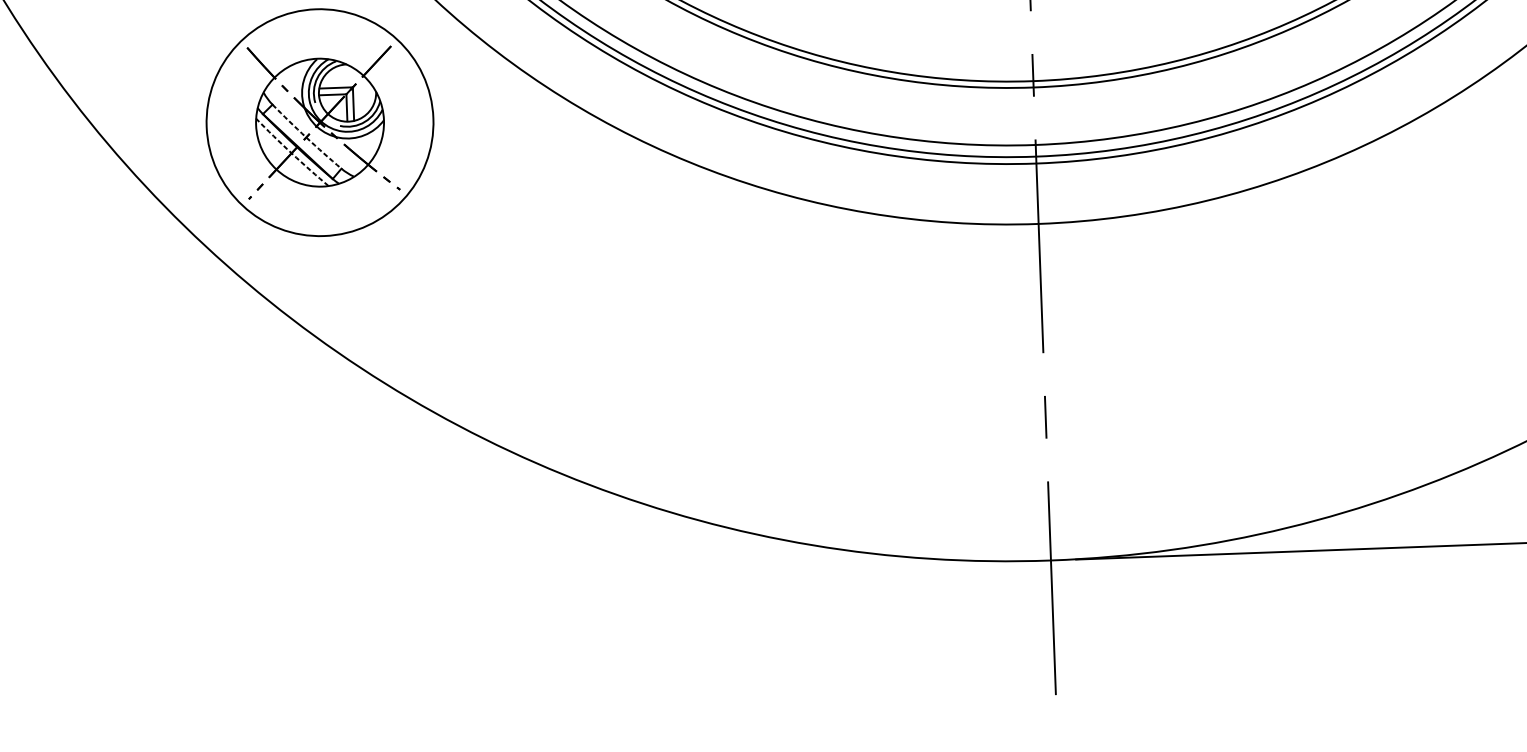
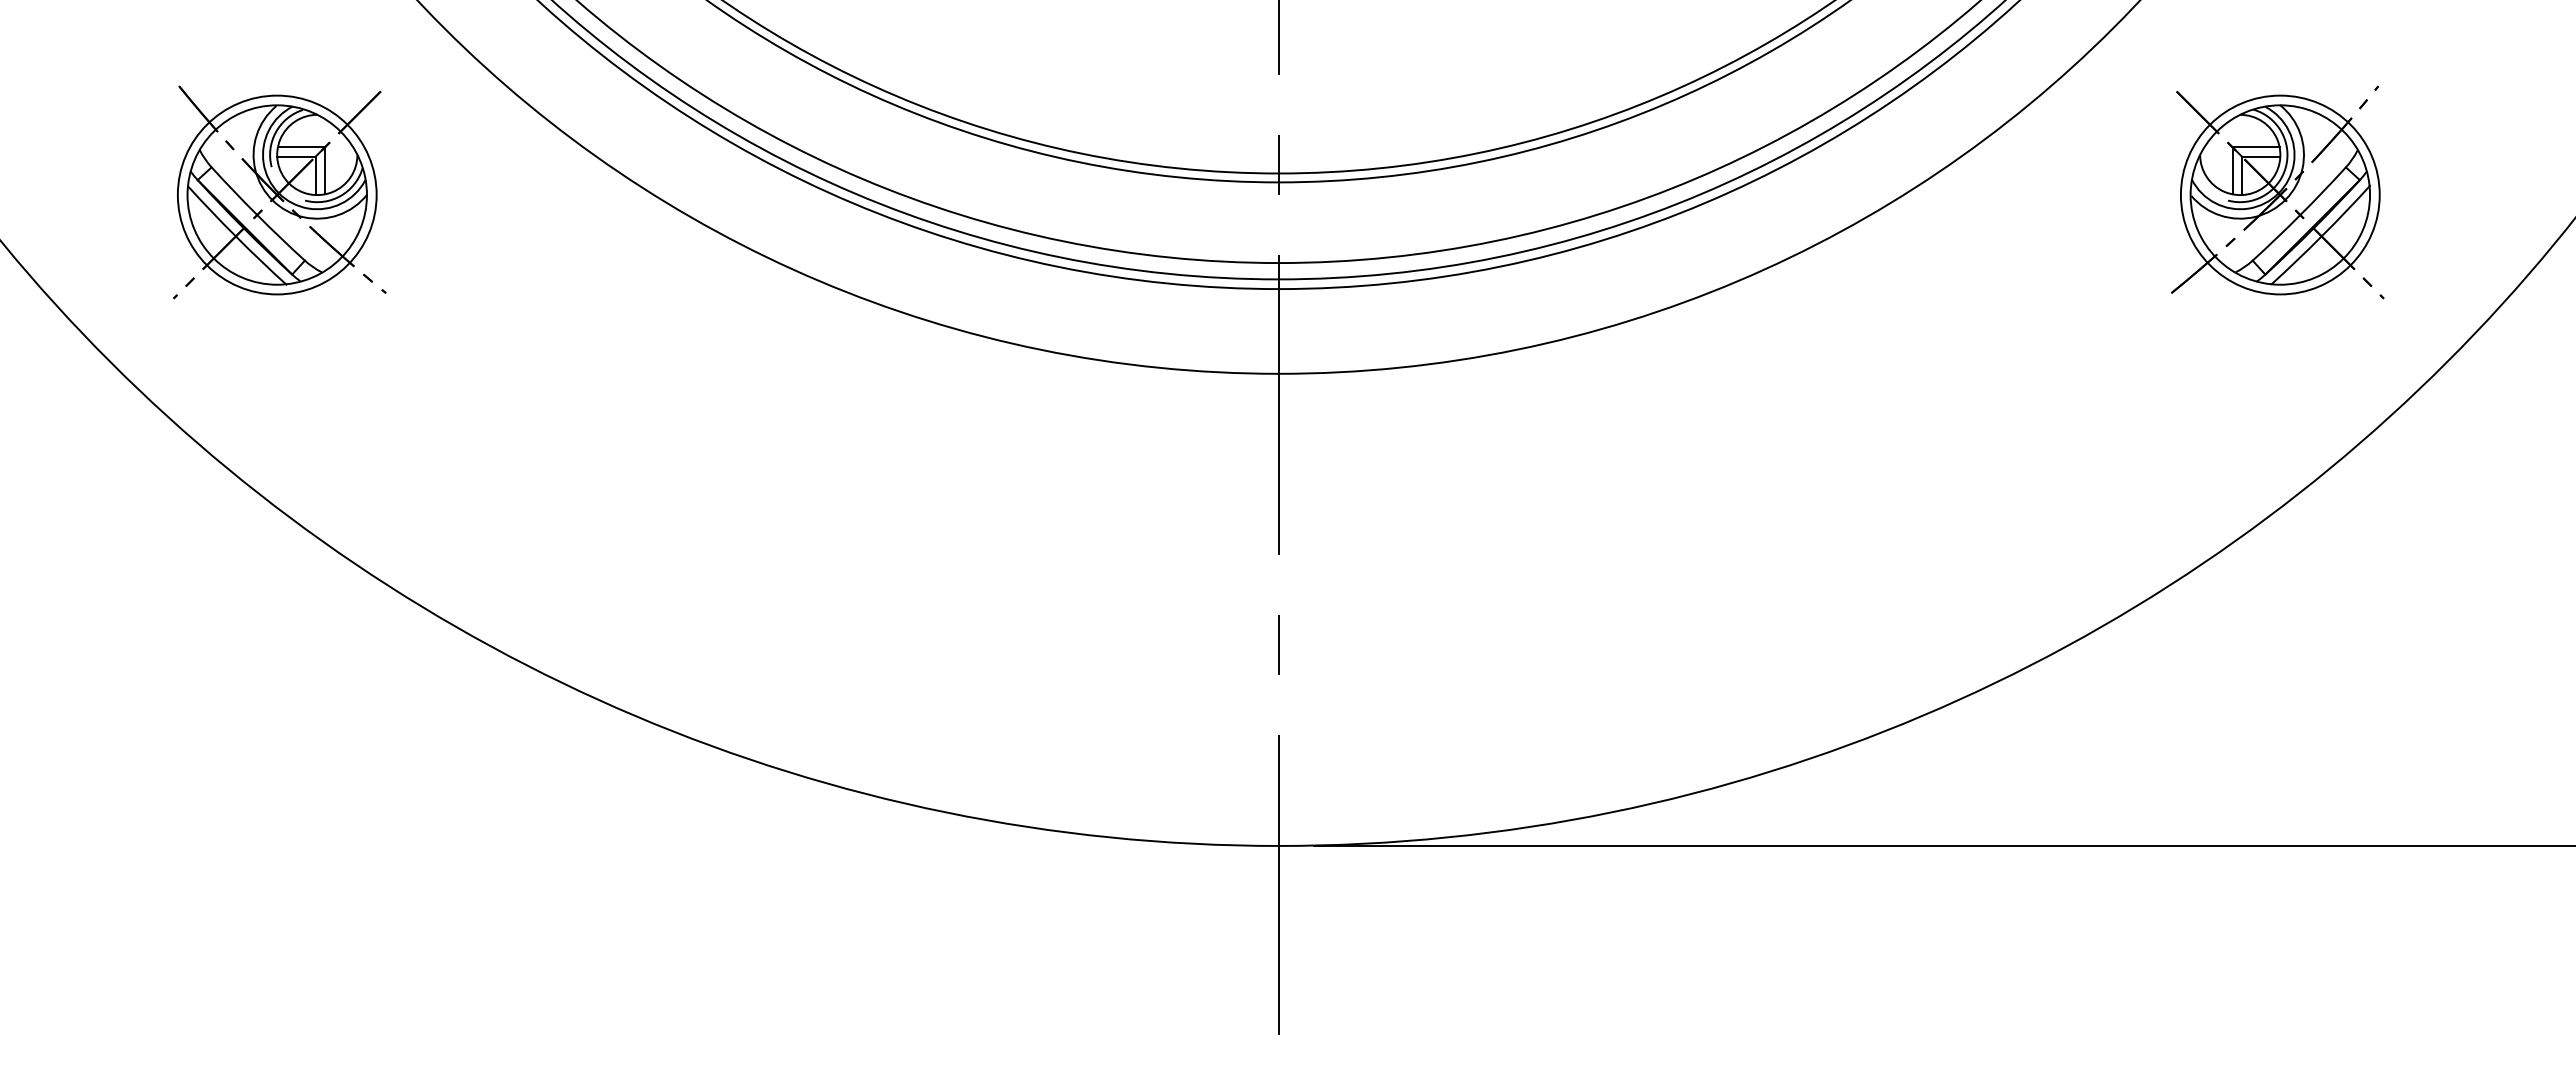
circle: (319, 122) -> (276, 194), size x0.62
arc: (306, 137) -> (257, 215), dashed -> solid
arc: (292, 153) -> (236, 236), dashed -> solid

